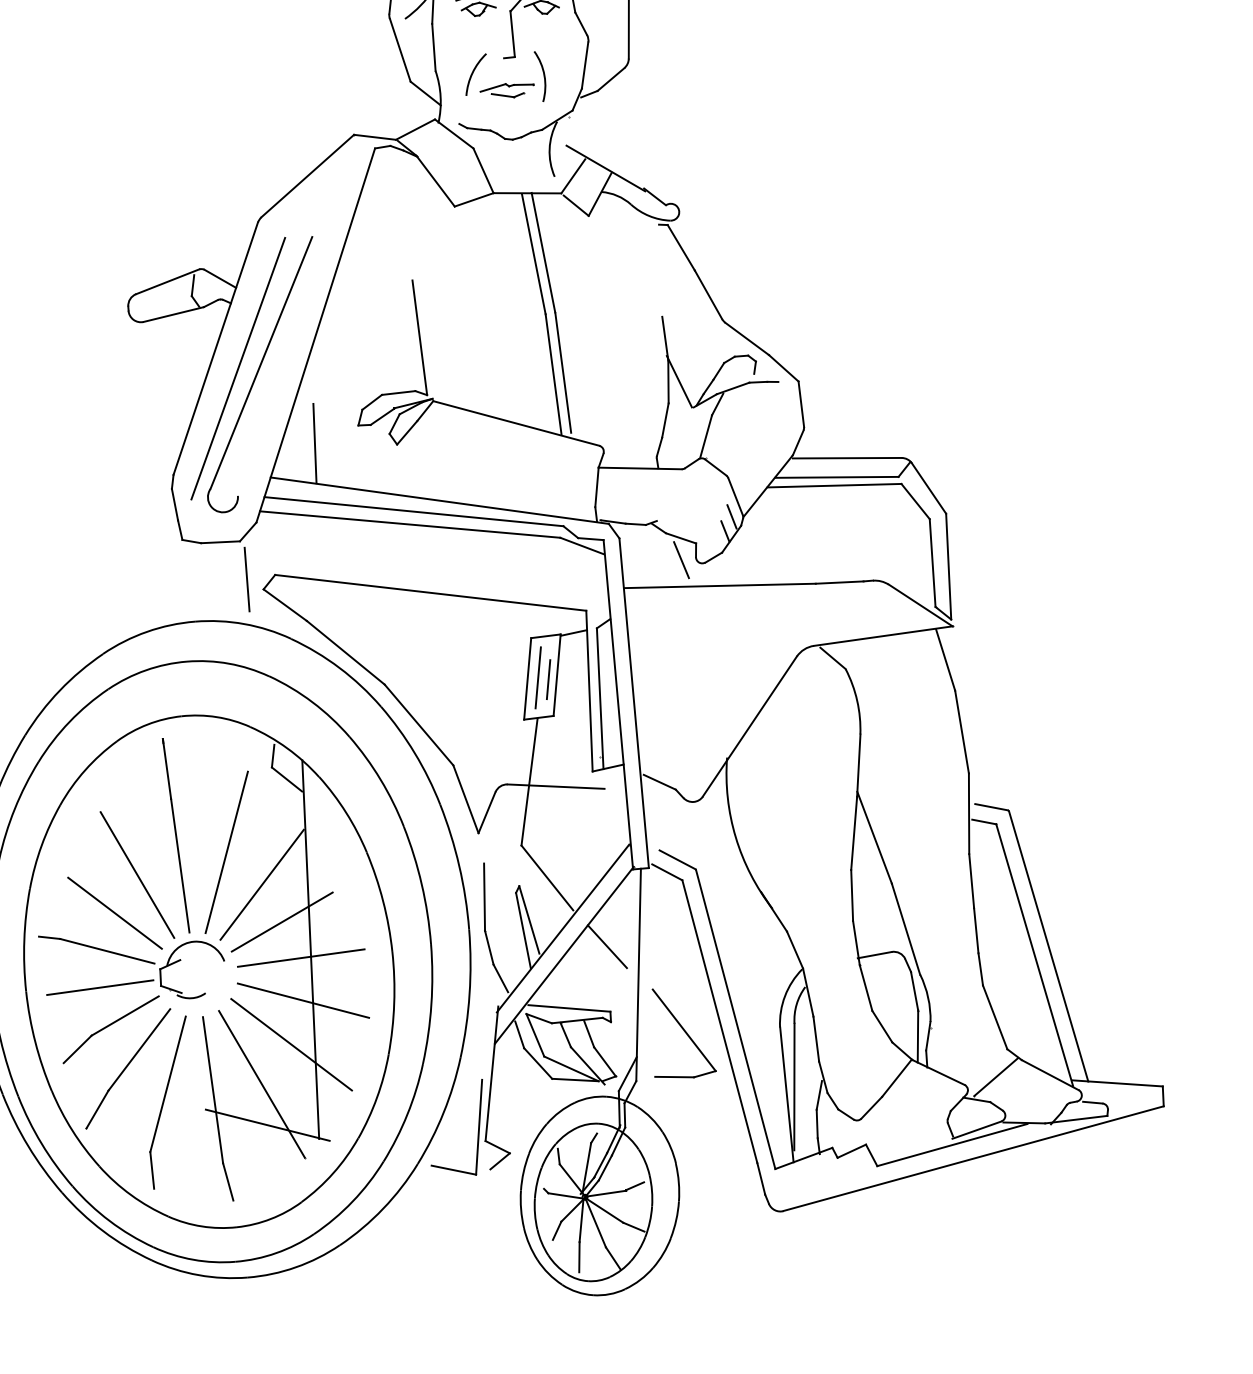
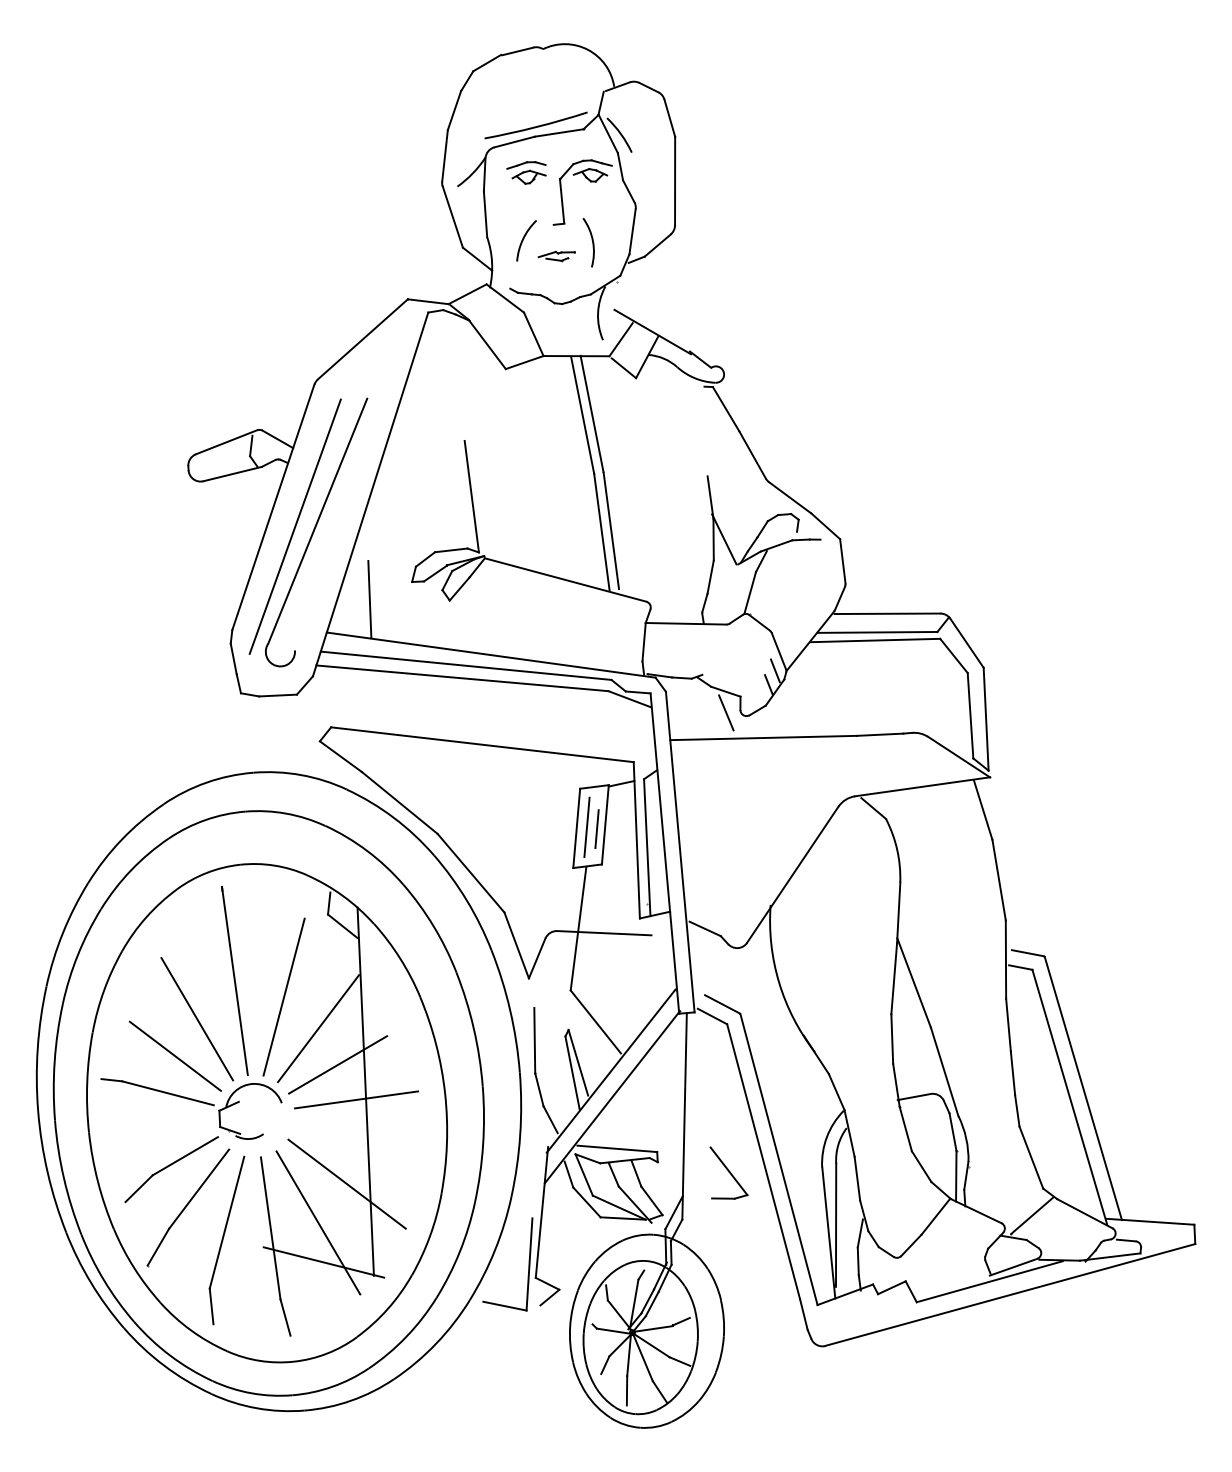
part: (506, 90) -> (556, 256), size x0.7
line: (246, 579) -> (303, 731), removed
line: (607, 946) -> (654, 1088), removed
line: (99, 987) -> (160, 1128), removed
line: (303, 1000) -> (358, 1141), removed
part: (683, 1032) -> (728, 1172), size x0.6

